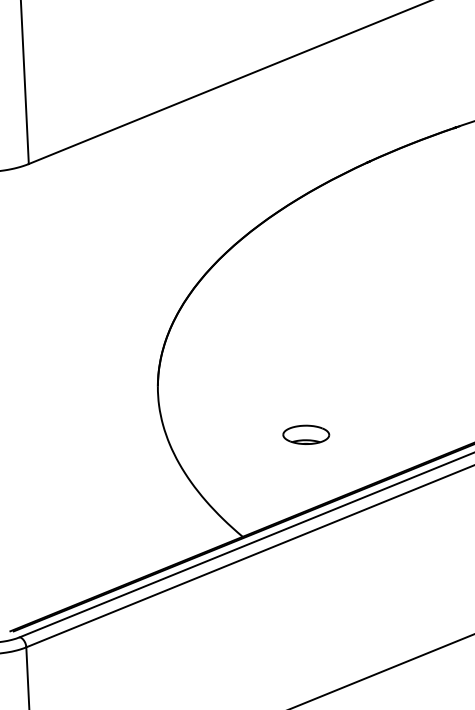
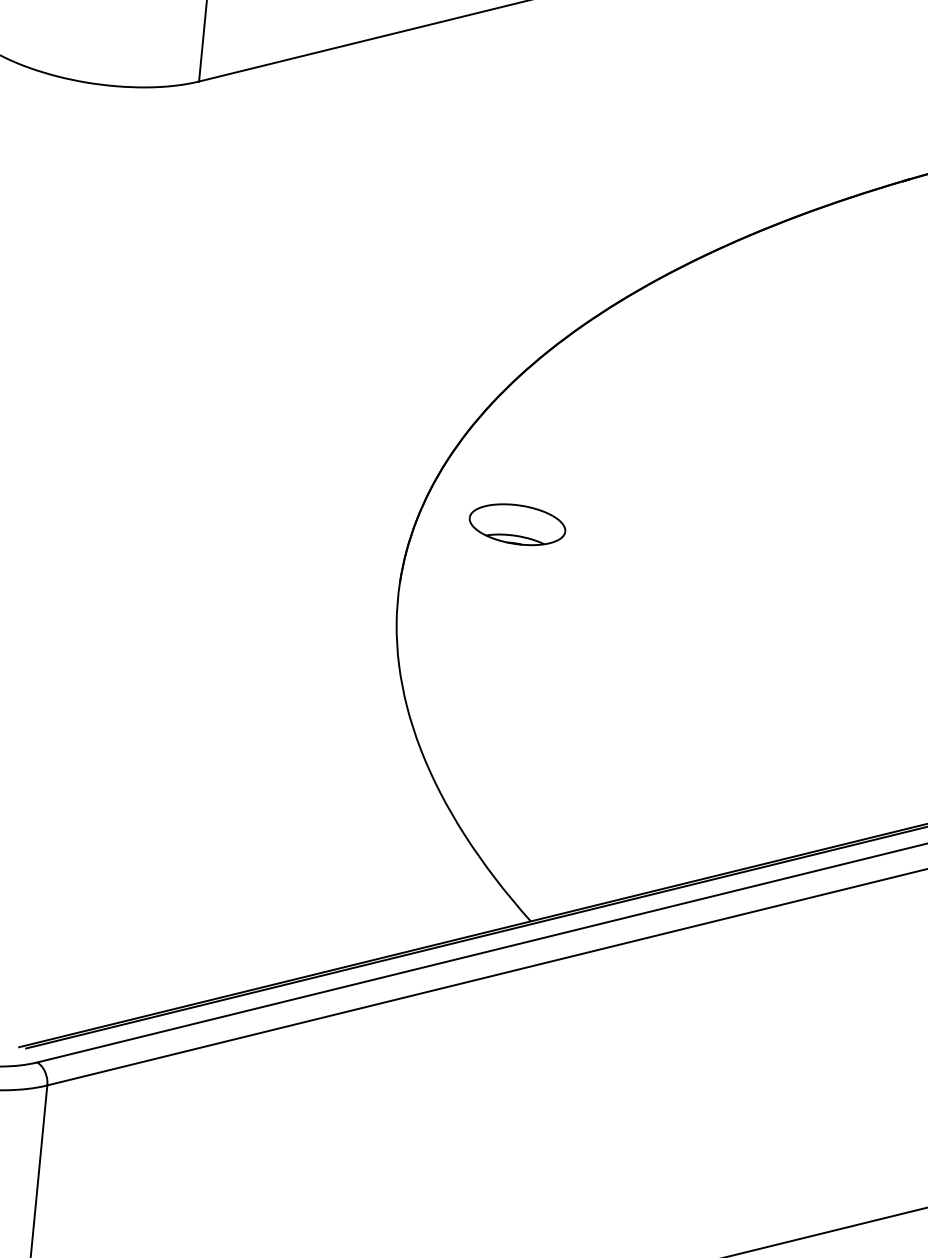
part: (306, 434) -> (518, 523), moved

